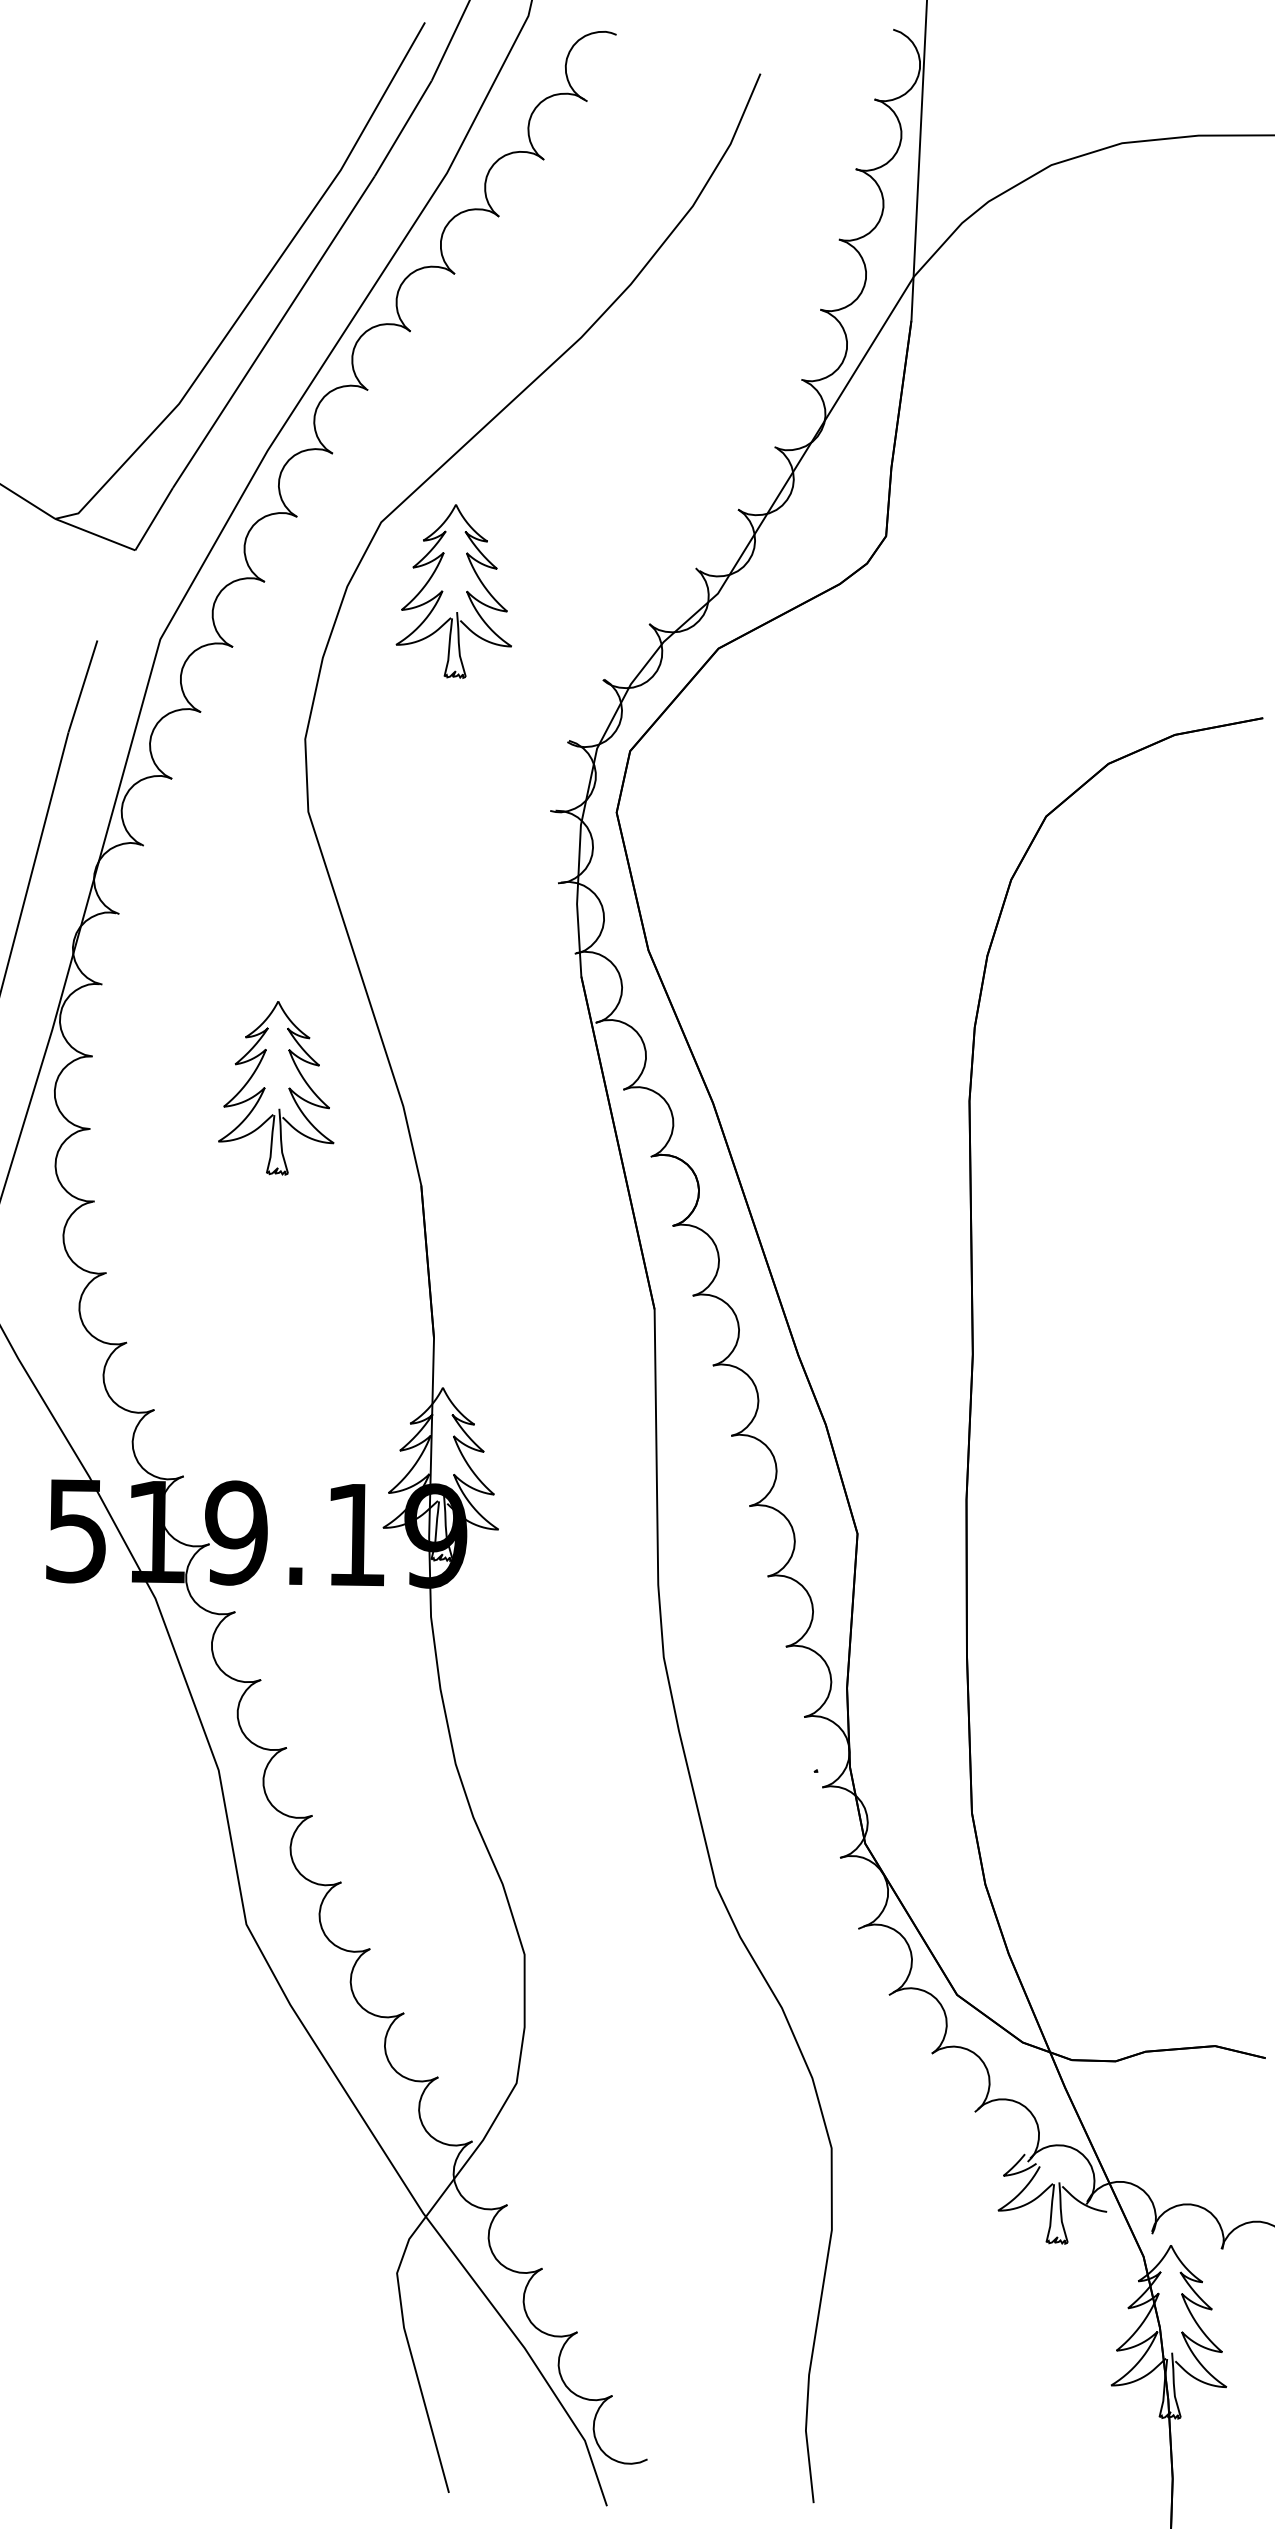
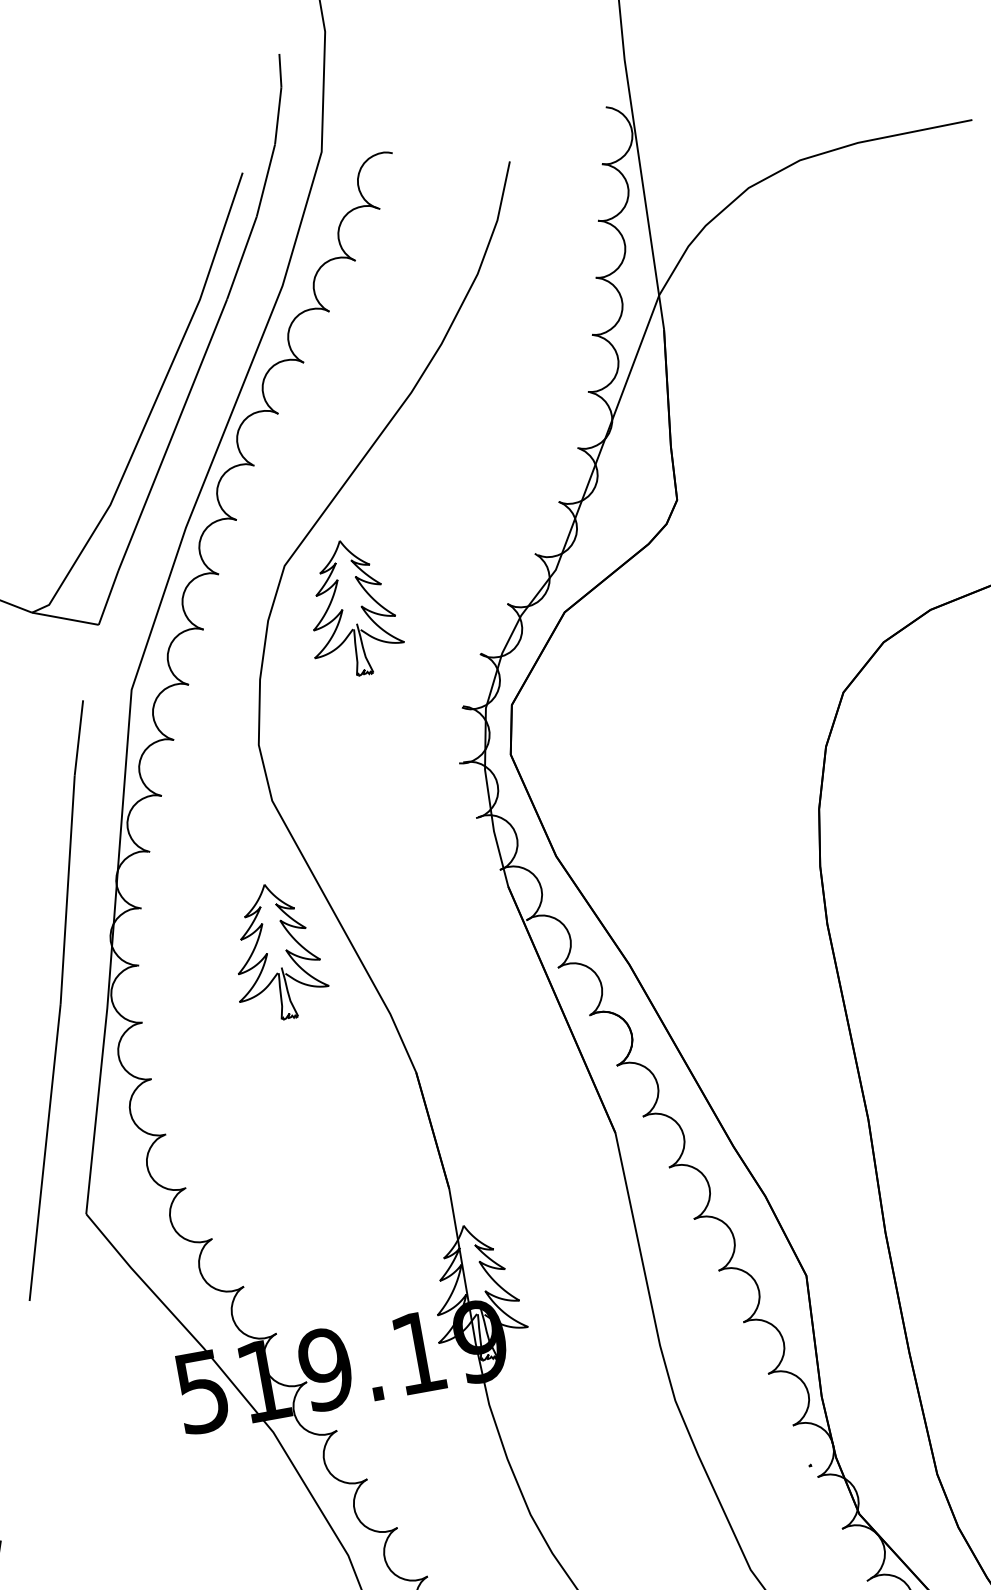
part: (265, 1088) -> (267, 953), moved

